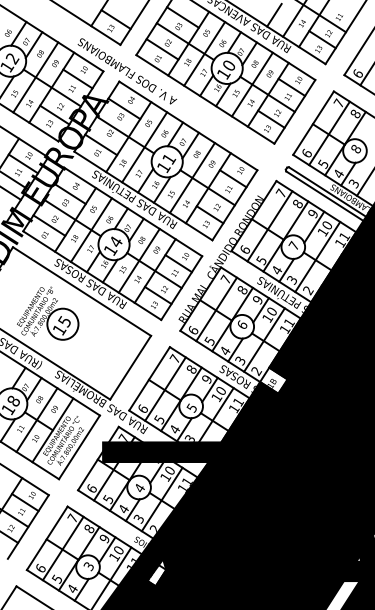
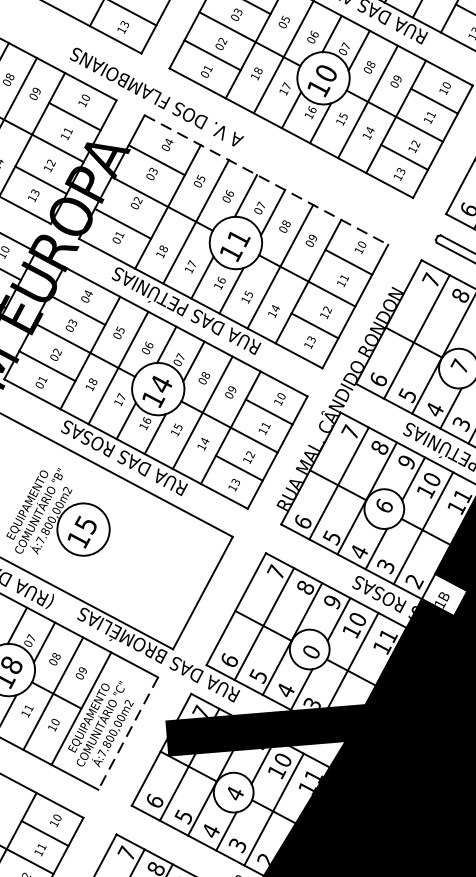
line: (188, 126) -> (266, 180), solid -> dashed
text: (190, 407) -> (308, 651), 5 -> 0
line: (79, 447) -> (128, 733), solid -> dashed

